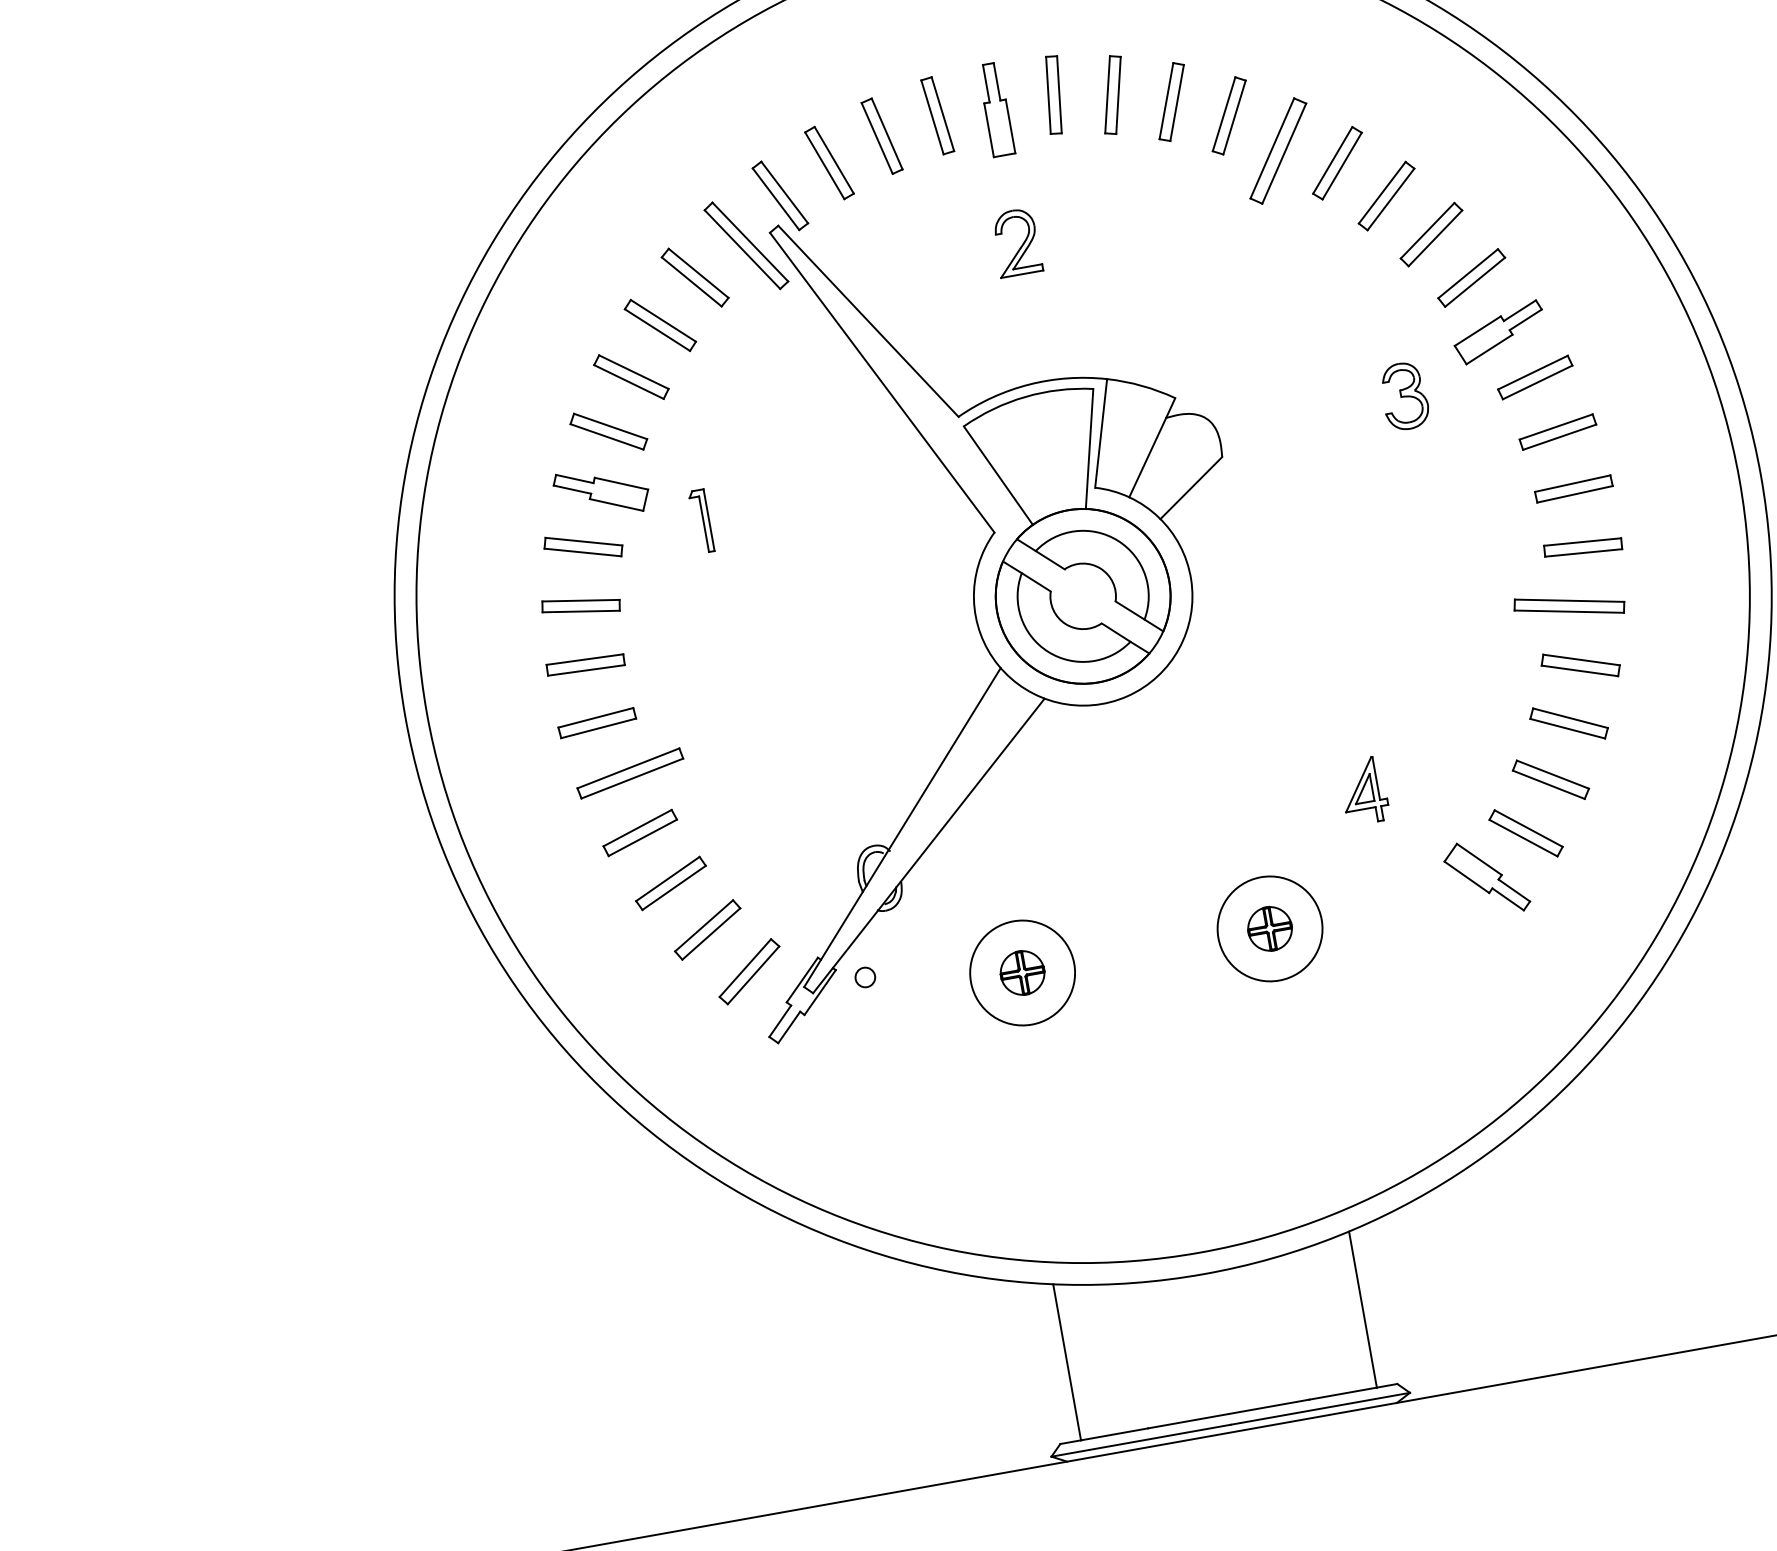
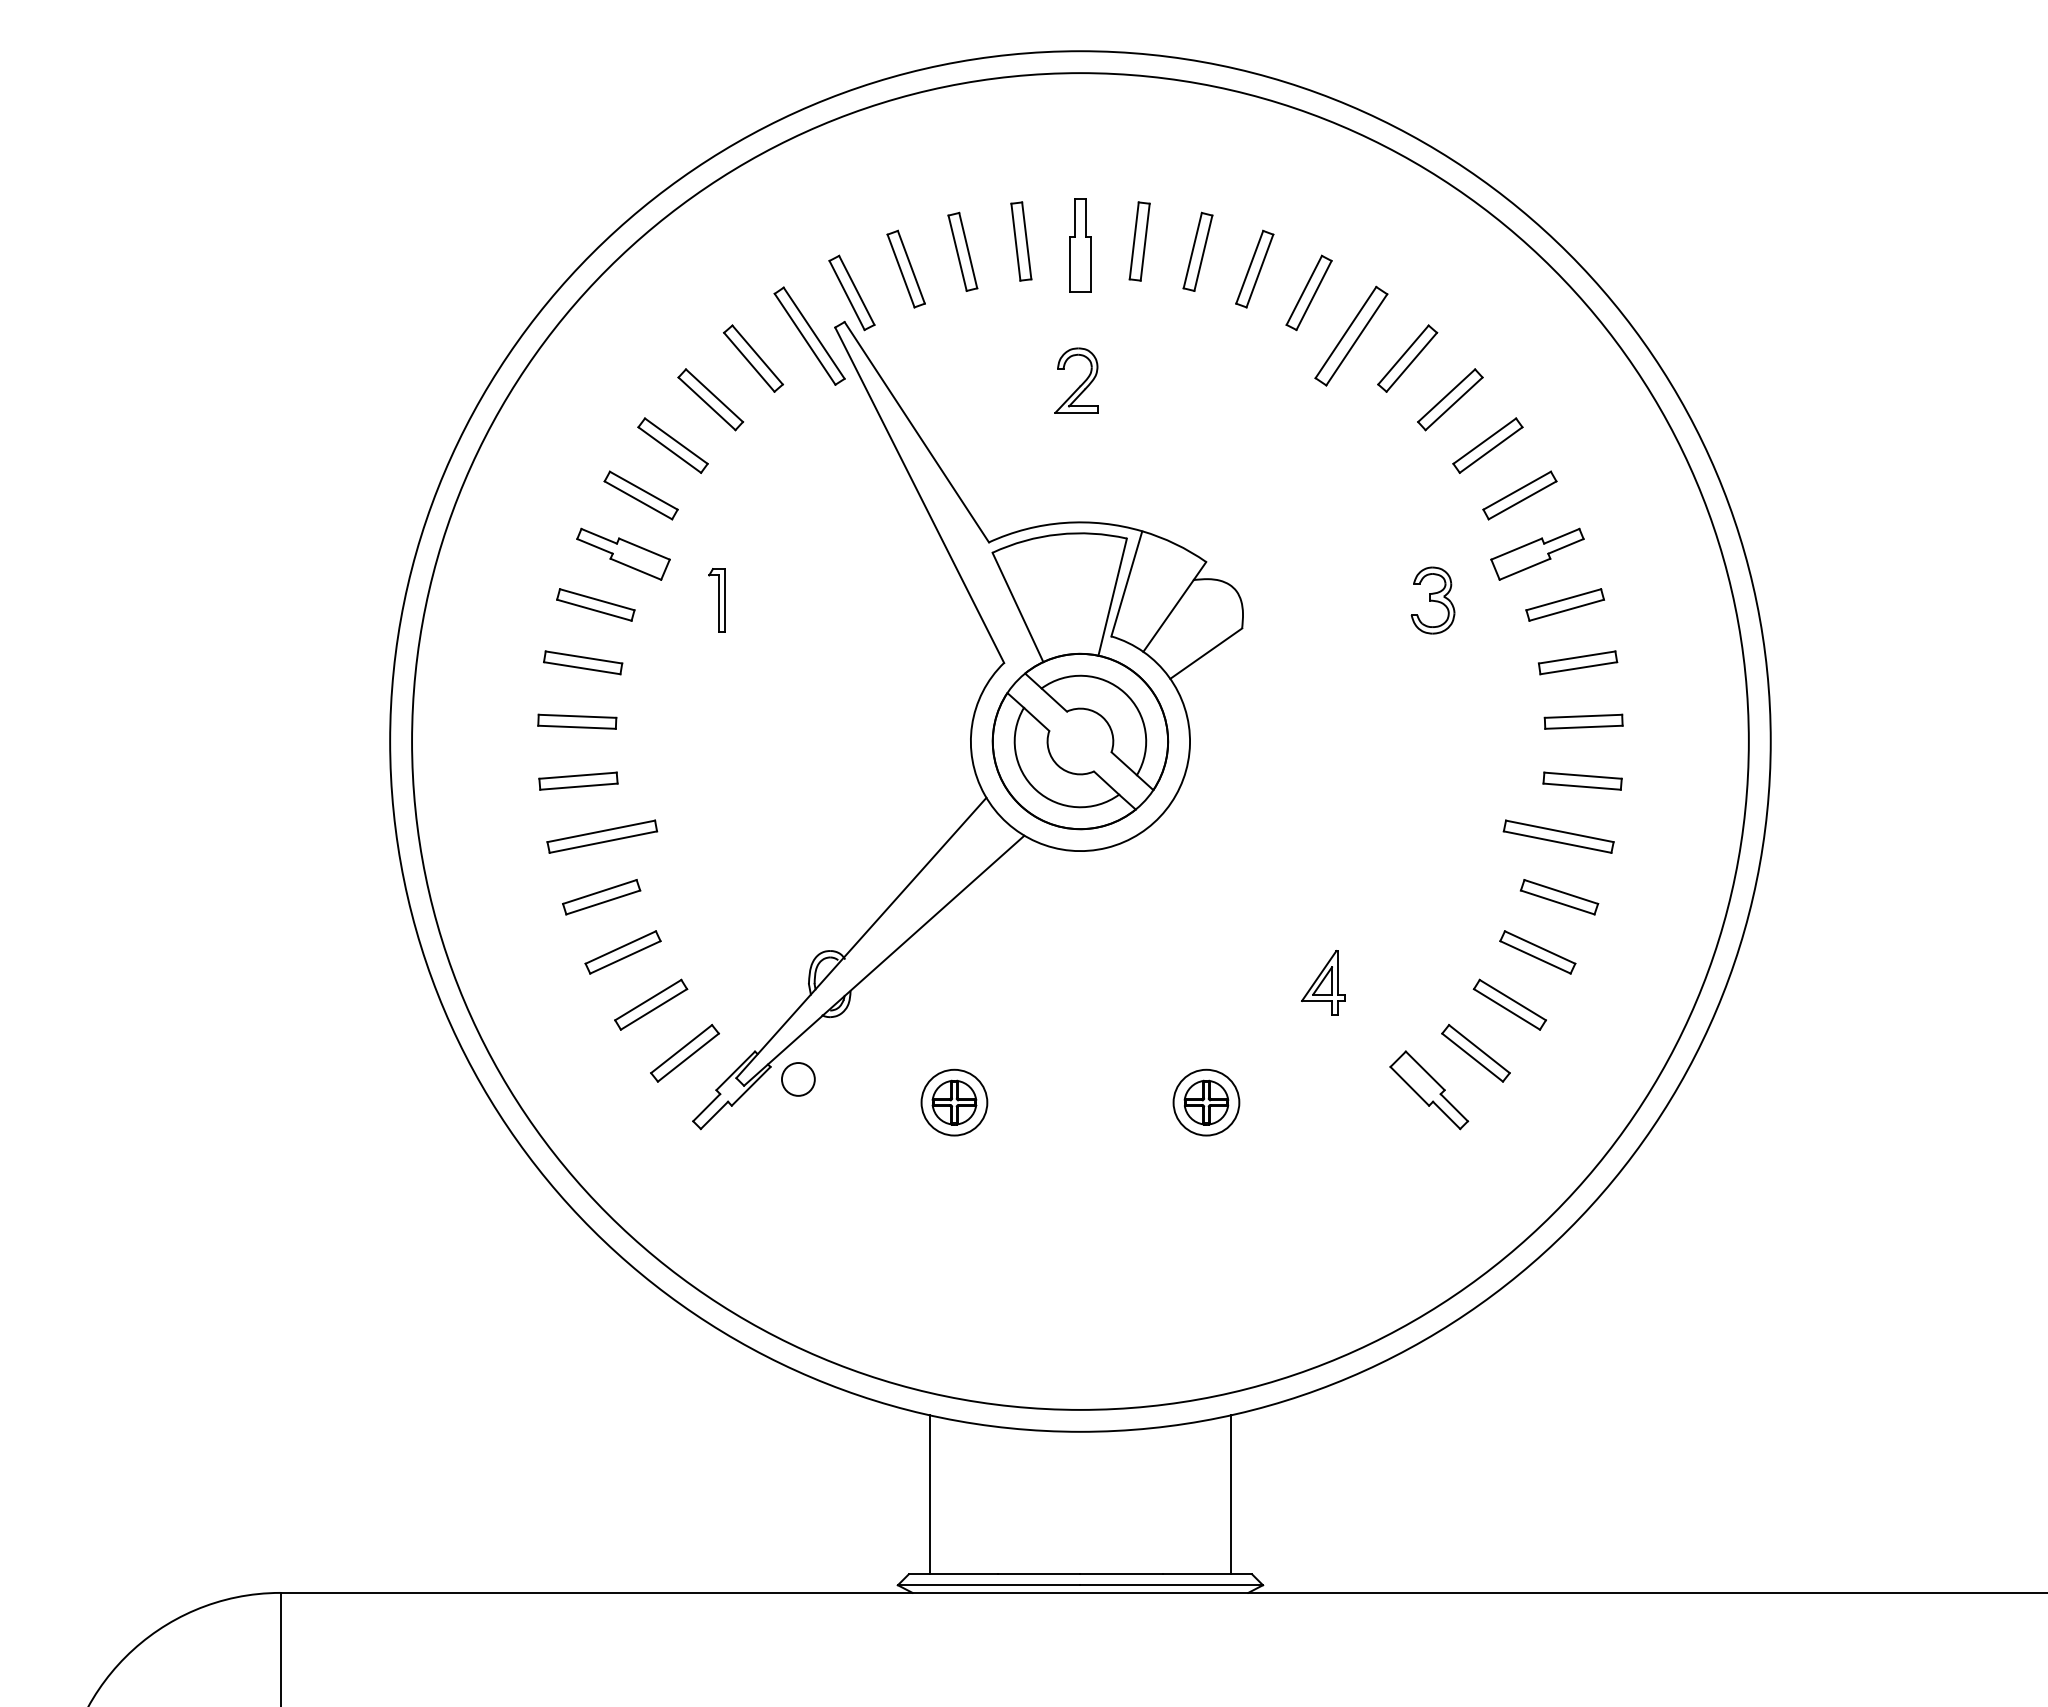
circle: (1270, 928) -> (1206, 1102), size x0.62
circle: (1022, 972) -> (954, 1102), size x0.62
circle: (864, 977) -> (797, 1079), size x1.67

